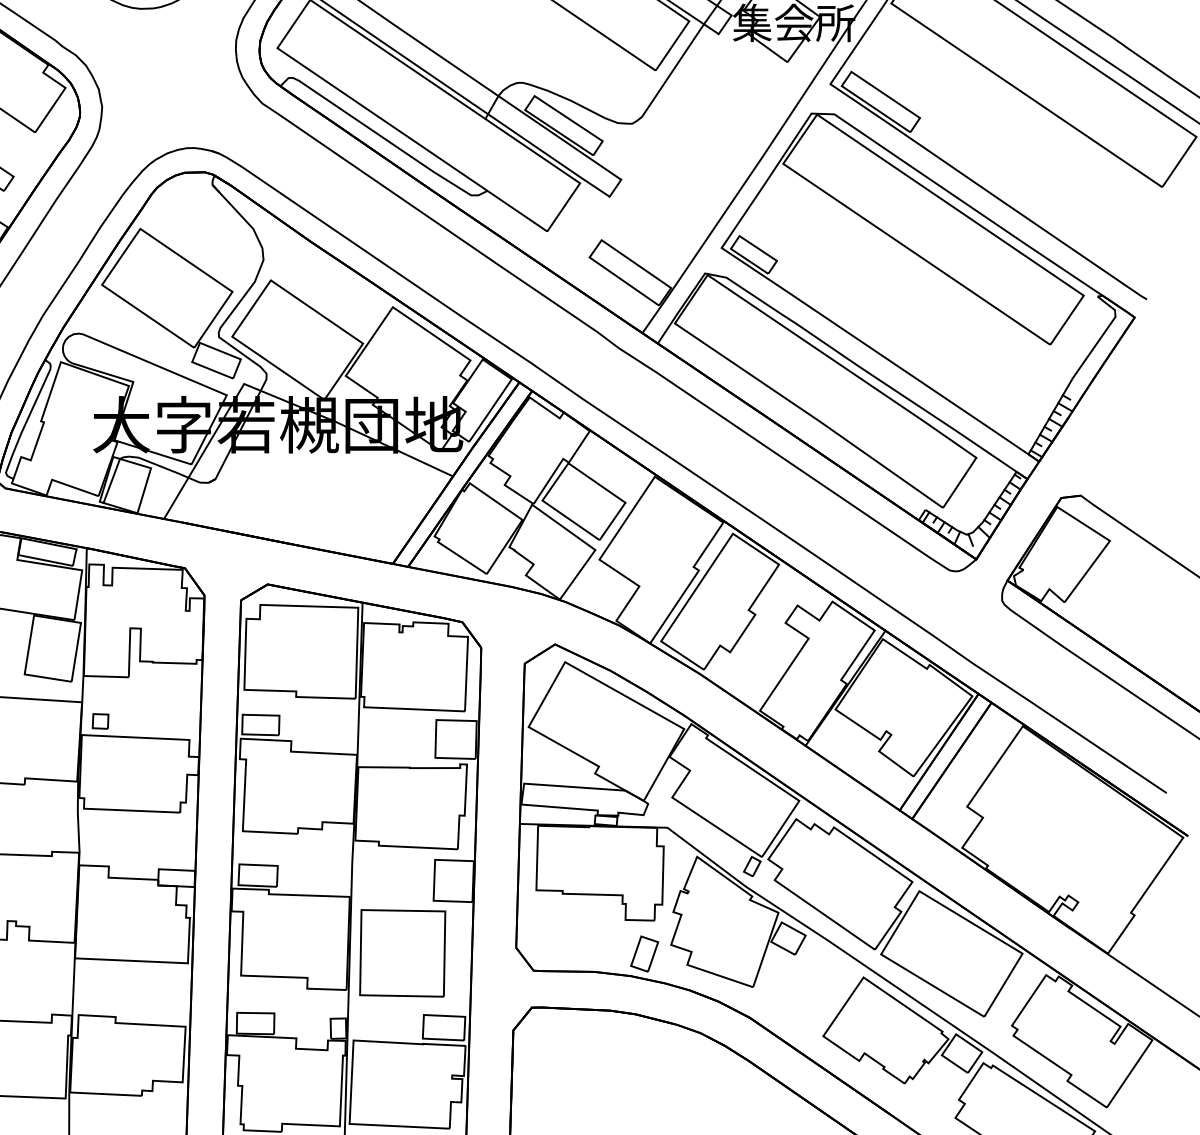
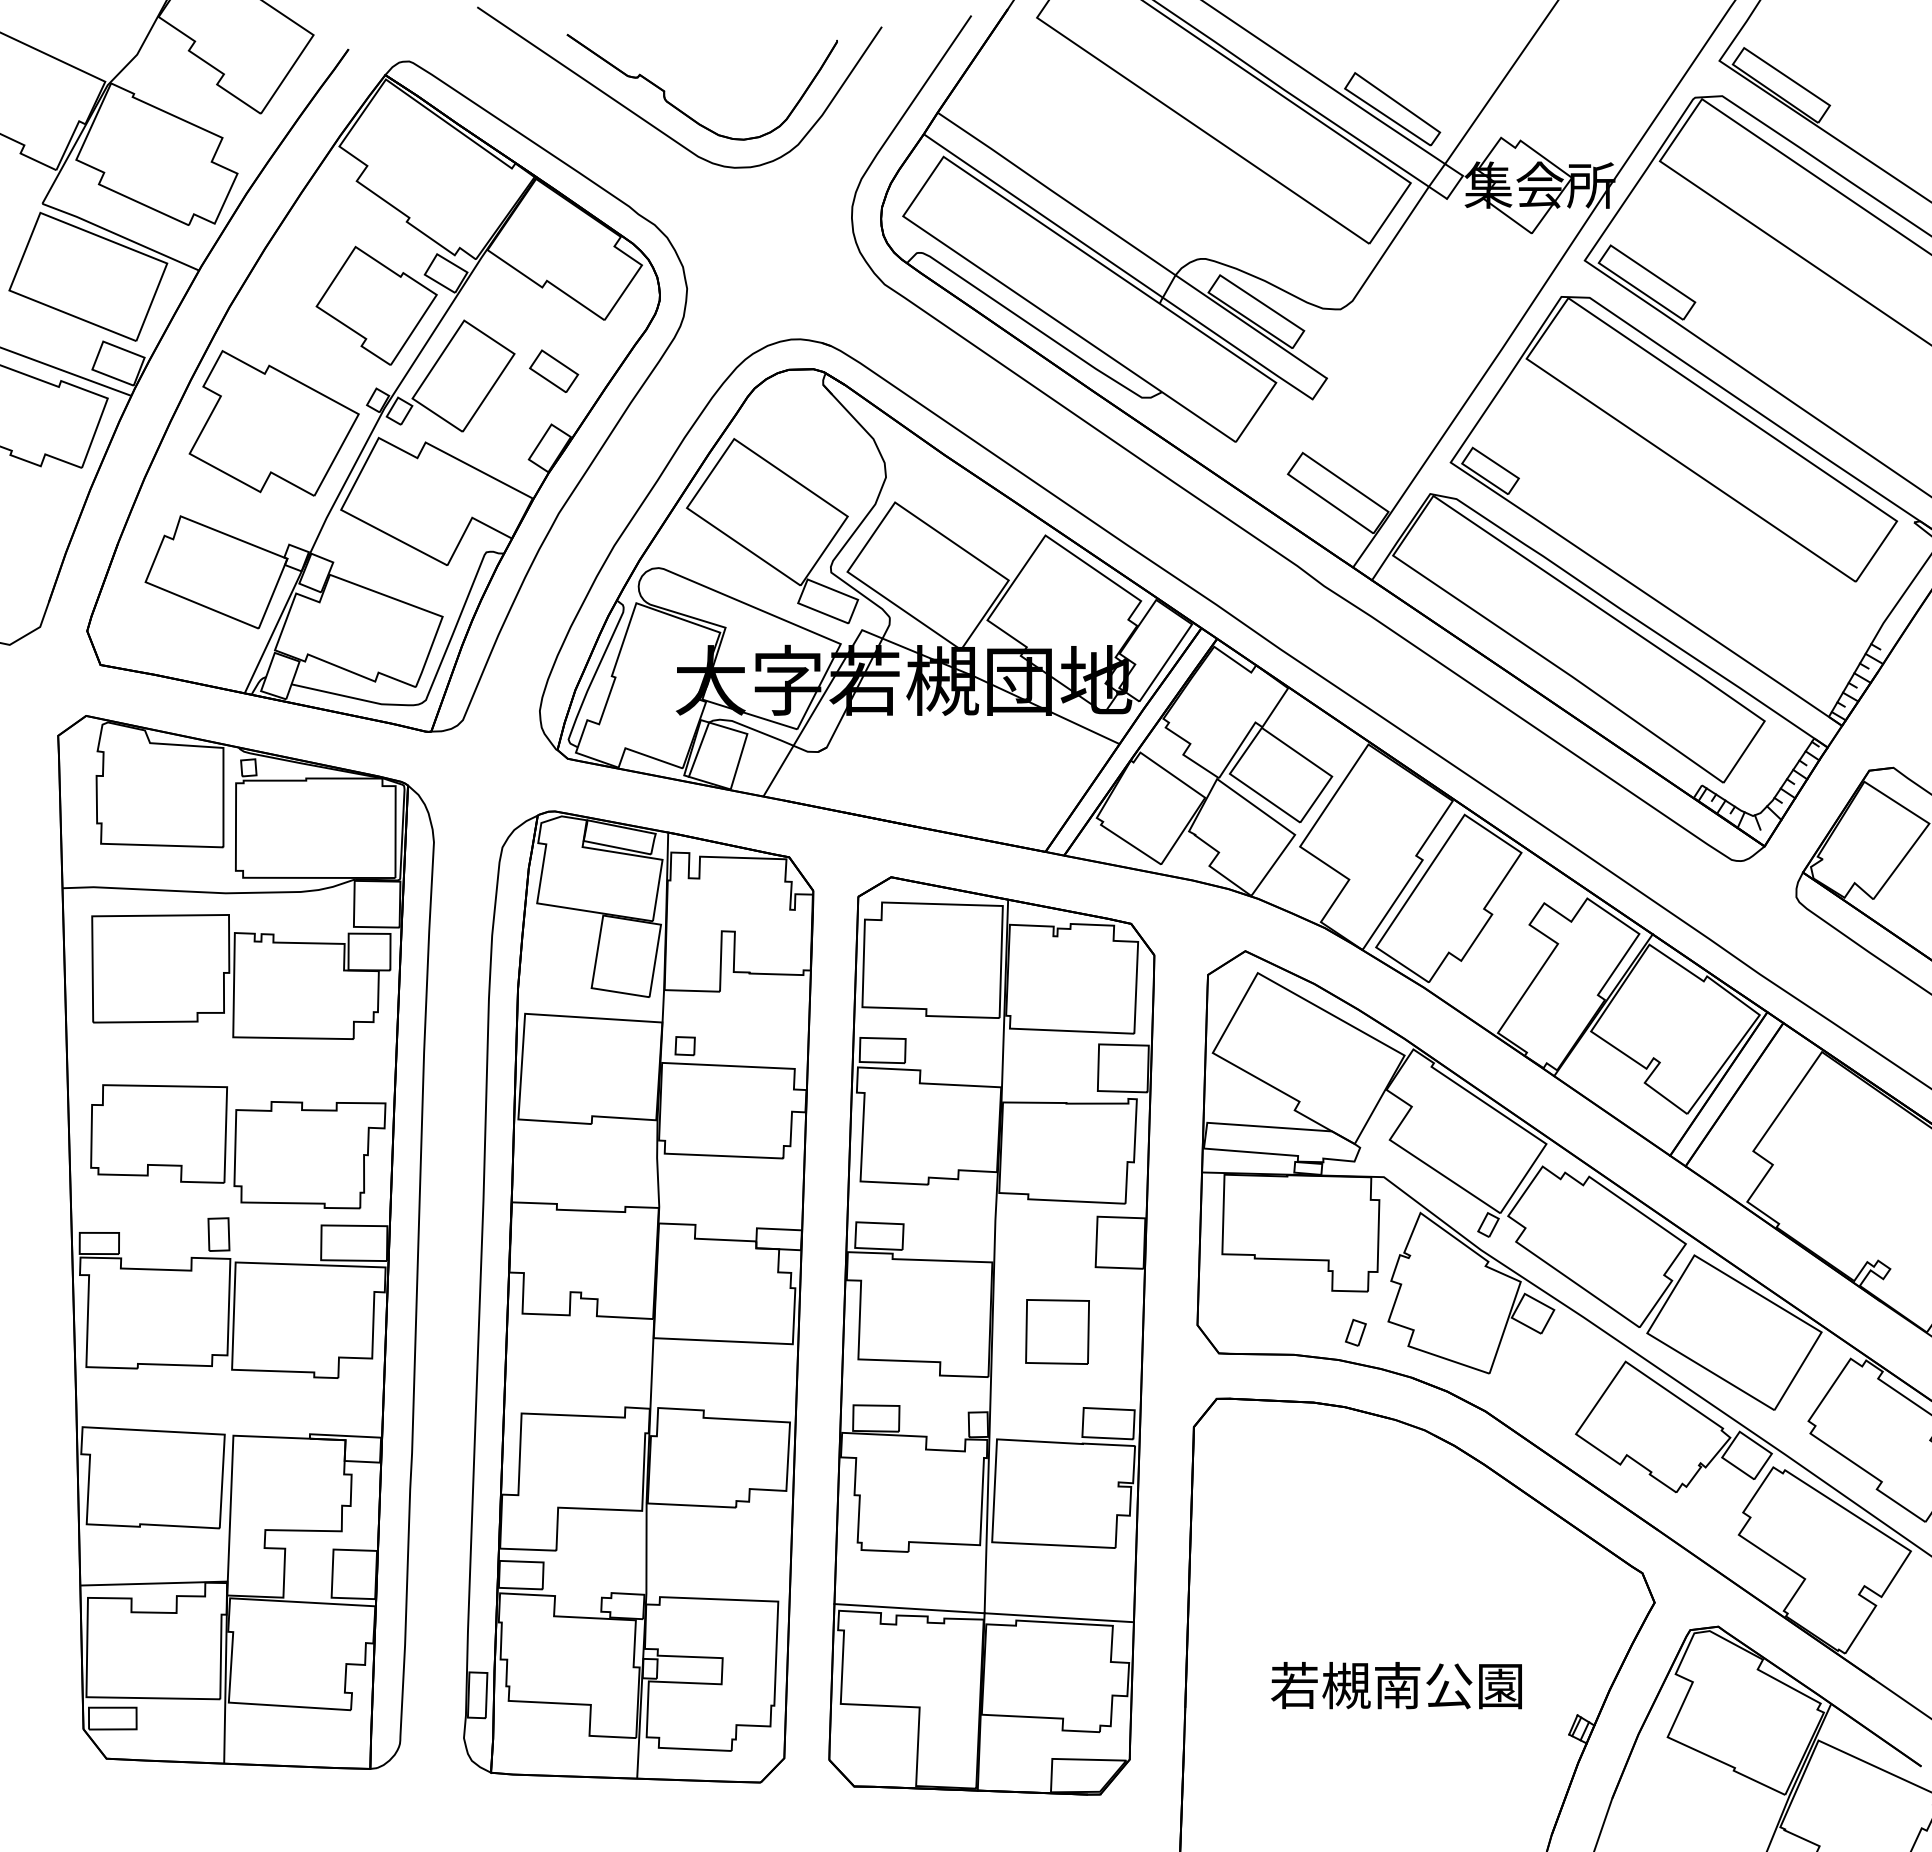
part: (402, 952) -> (1057, 1331), size x0.6
part: (644, 953) -> (1355, 1332), size x0.6

